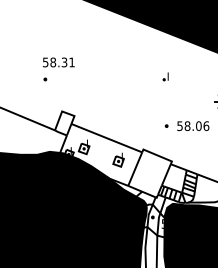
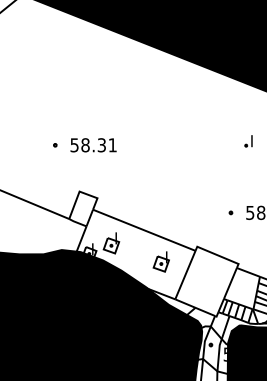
text: (58, 62) -> (93, 145), moved
part: (165, 76) -> (248, 140), moved

